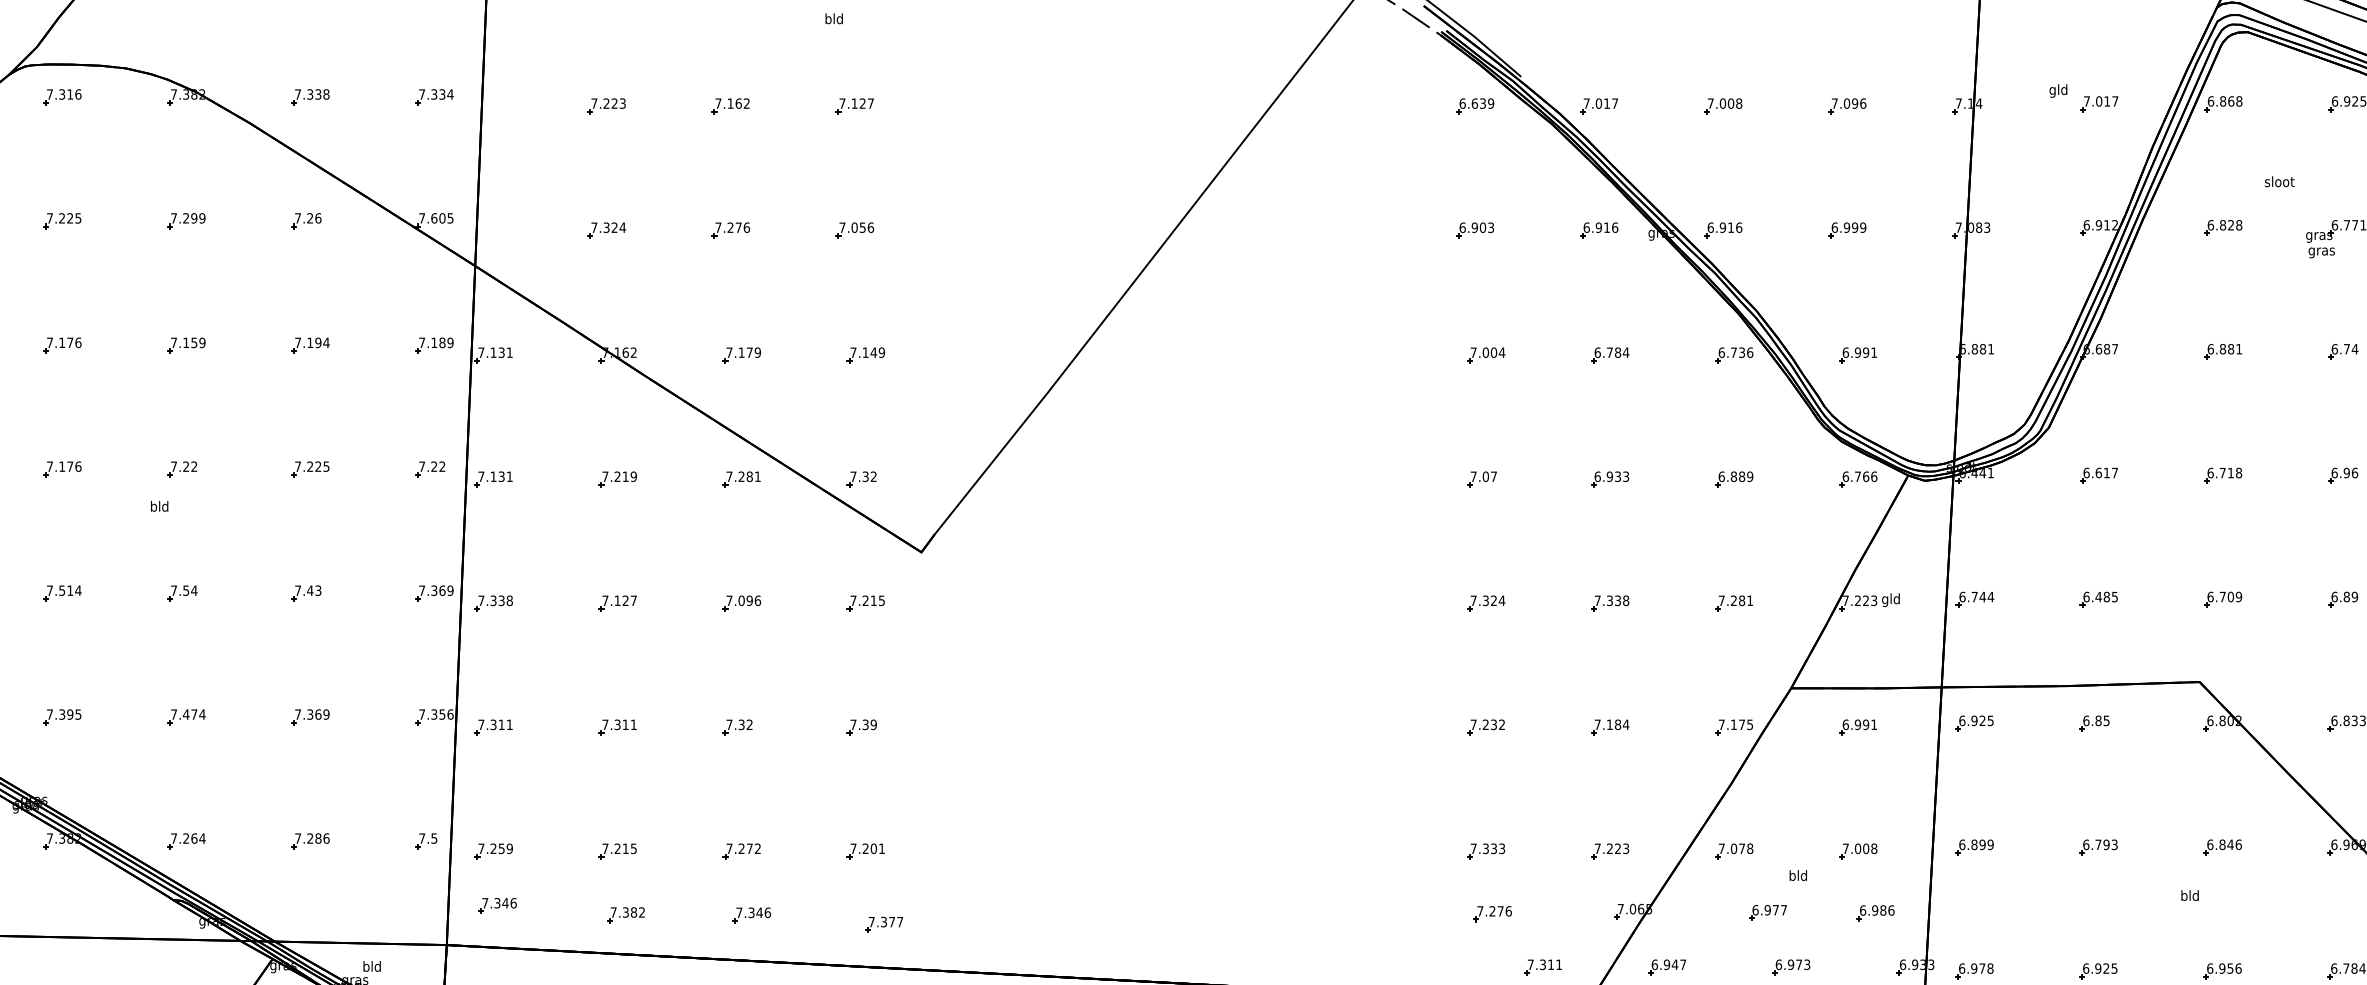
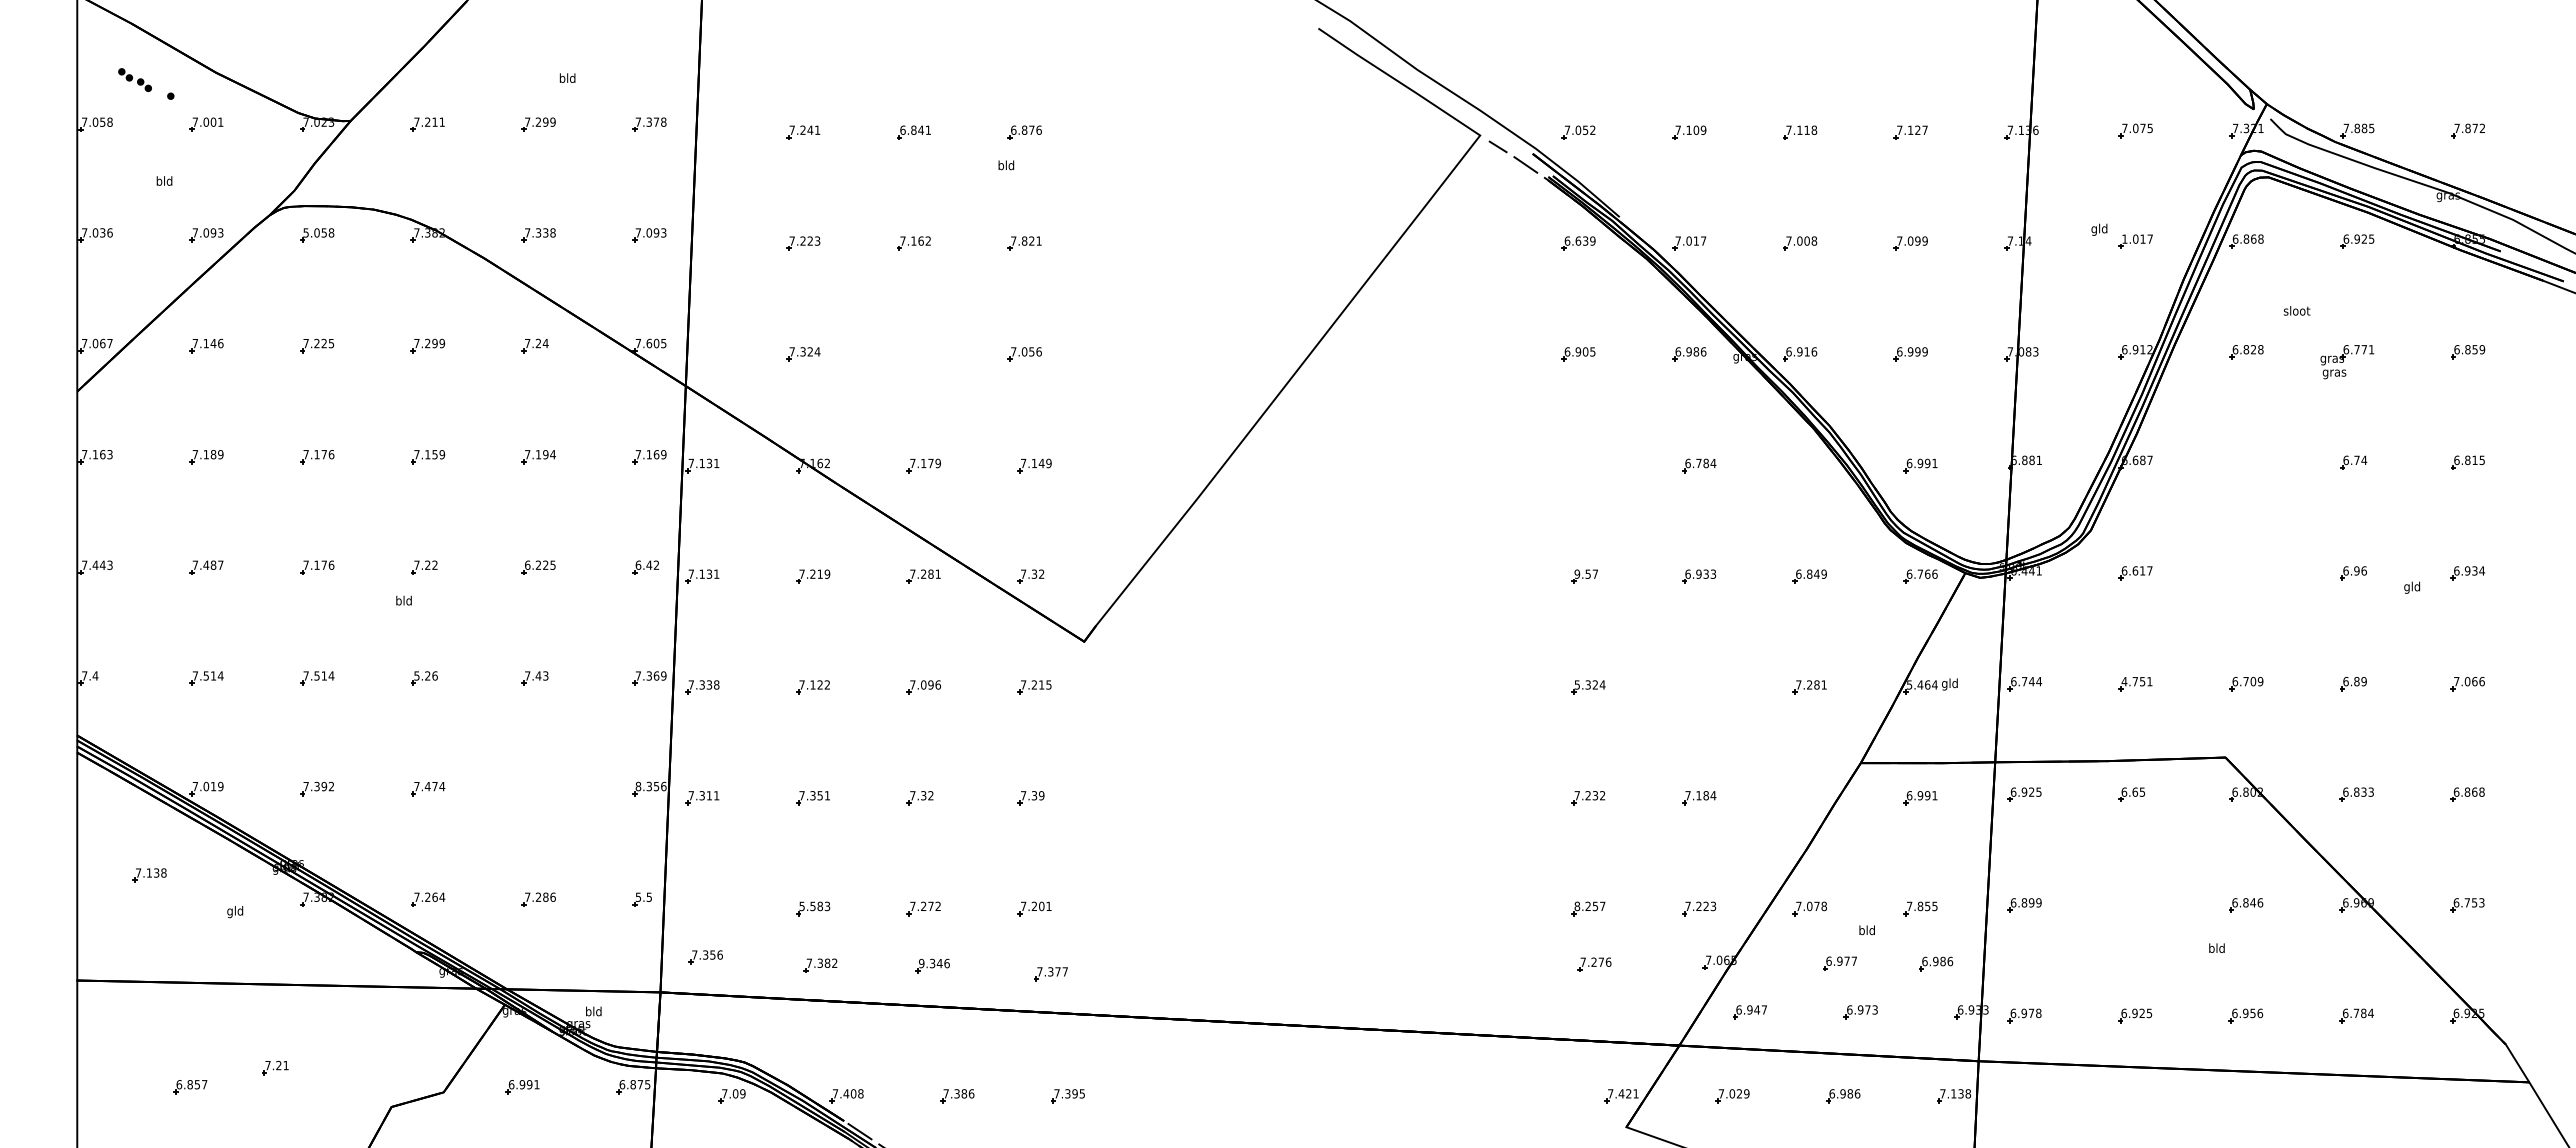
text: (63, 94) -> (318, 232), 7.316 -> 5.058
text: (442, 94) -> (656, 232), 7.334 -> 7.093
text: (2086, 100) -> (2124, 238), 7.017 -> 1.017
text: (862, 102) -> (1031, 240), 7.127 -> 7.821
text: (1862, 102) -> (1924, 240), 7.096 -> 7.099
text: (318, 218) -> (545, 343), 7.26 -> 7.24
text: (1490, 227) -> (1592, 351), 6.903 -> 6.905
text: (1607, 227) -> (1696, 351), 6.916 -> 6.986
part: (731, 230) -> (914, 354), removed
text: (442, 342) -> (656, 454), 7.189 -> 7.169
part: (2223, 351) -> (2246, 462), removed
part: (1486, 354) -> (1588, 465), removed
part: (1733, 354) -> (1809, 465), removed
text: (297, 465) -> (527, 564), 7.225 -> 6.225
text: (427, 465) -> (643, 564), 7.22 -> 6.42
text: (1479, 475) -> (1582, 573), 7.07 -> 9.57
text: (1741, 475) -> (1816, 573), 6.889 -> 6.849
part: (2223, 475) -> (2246, 573), removed
text: (183, 590) -> (425, 675), 7.54 -> 5.26
text: (2099, 596) -> (2136, 681), 6.485 -> 4.751
text: (632, 600) -> (826, 684), 7.127 -> 7.122
text: (1472, 600) -> (1576, 684), 7.324 -> 5.324
text: (1860, 600) -> (1922, 684), 7.223 -> 5.464
part: (1610, 603) -> (1699, 687), removed
text: (78, 714) -> (331, 786), 7.395 -> 7.392
text: (422, 714) -> (638, 786), 7.356 -> 8.356
part: (310, 716) -> (538, 788), removed
text: (2098, 720) -> (2135, 791), 6.85 -> 6.65
text: (624, 724) -> (819, 795), 7.311 -> 7.351
part: (1733, 727) -> (1809, 798), removed
text: (422, 837) -> (638, 896), 7.5 -> 5.5
part: (2098, 847) -> (2135, 905), removed
text: (619, 848) -> (814, 906), 7.215 -> 5.583
text: (1487, 848) -> (1589, 906), 7.333 -> 8.257
text: (1865, 848) -> (1927, 906), 7.008 -> 7.855
part: (493, 851) -> (702, 908), removed
text: (505, 902) -> (712, 954), 7.346 -> 7.356
text: (739, 912) -> (921, 963), 7.346 -> 9.346
part: (1543, 967) -> (1639, 1012), removed

